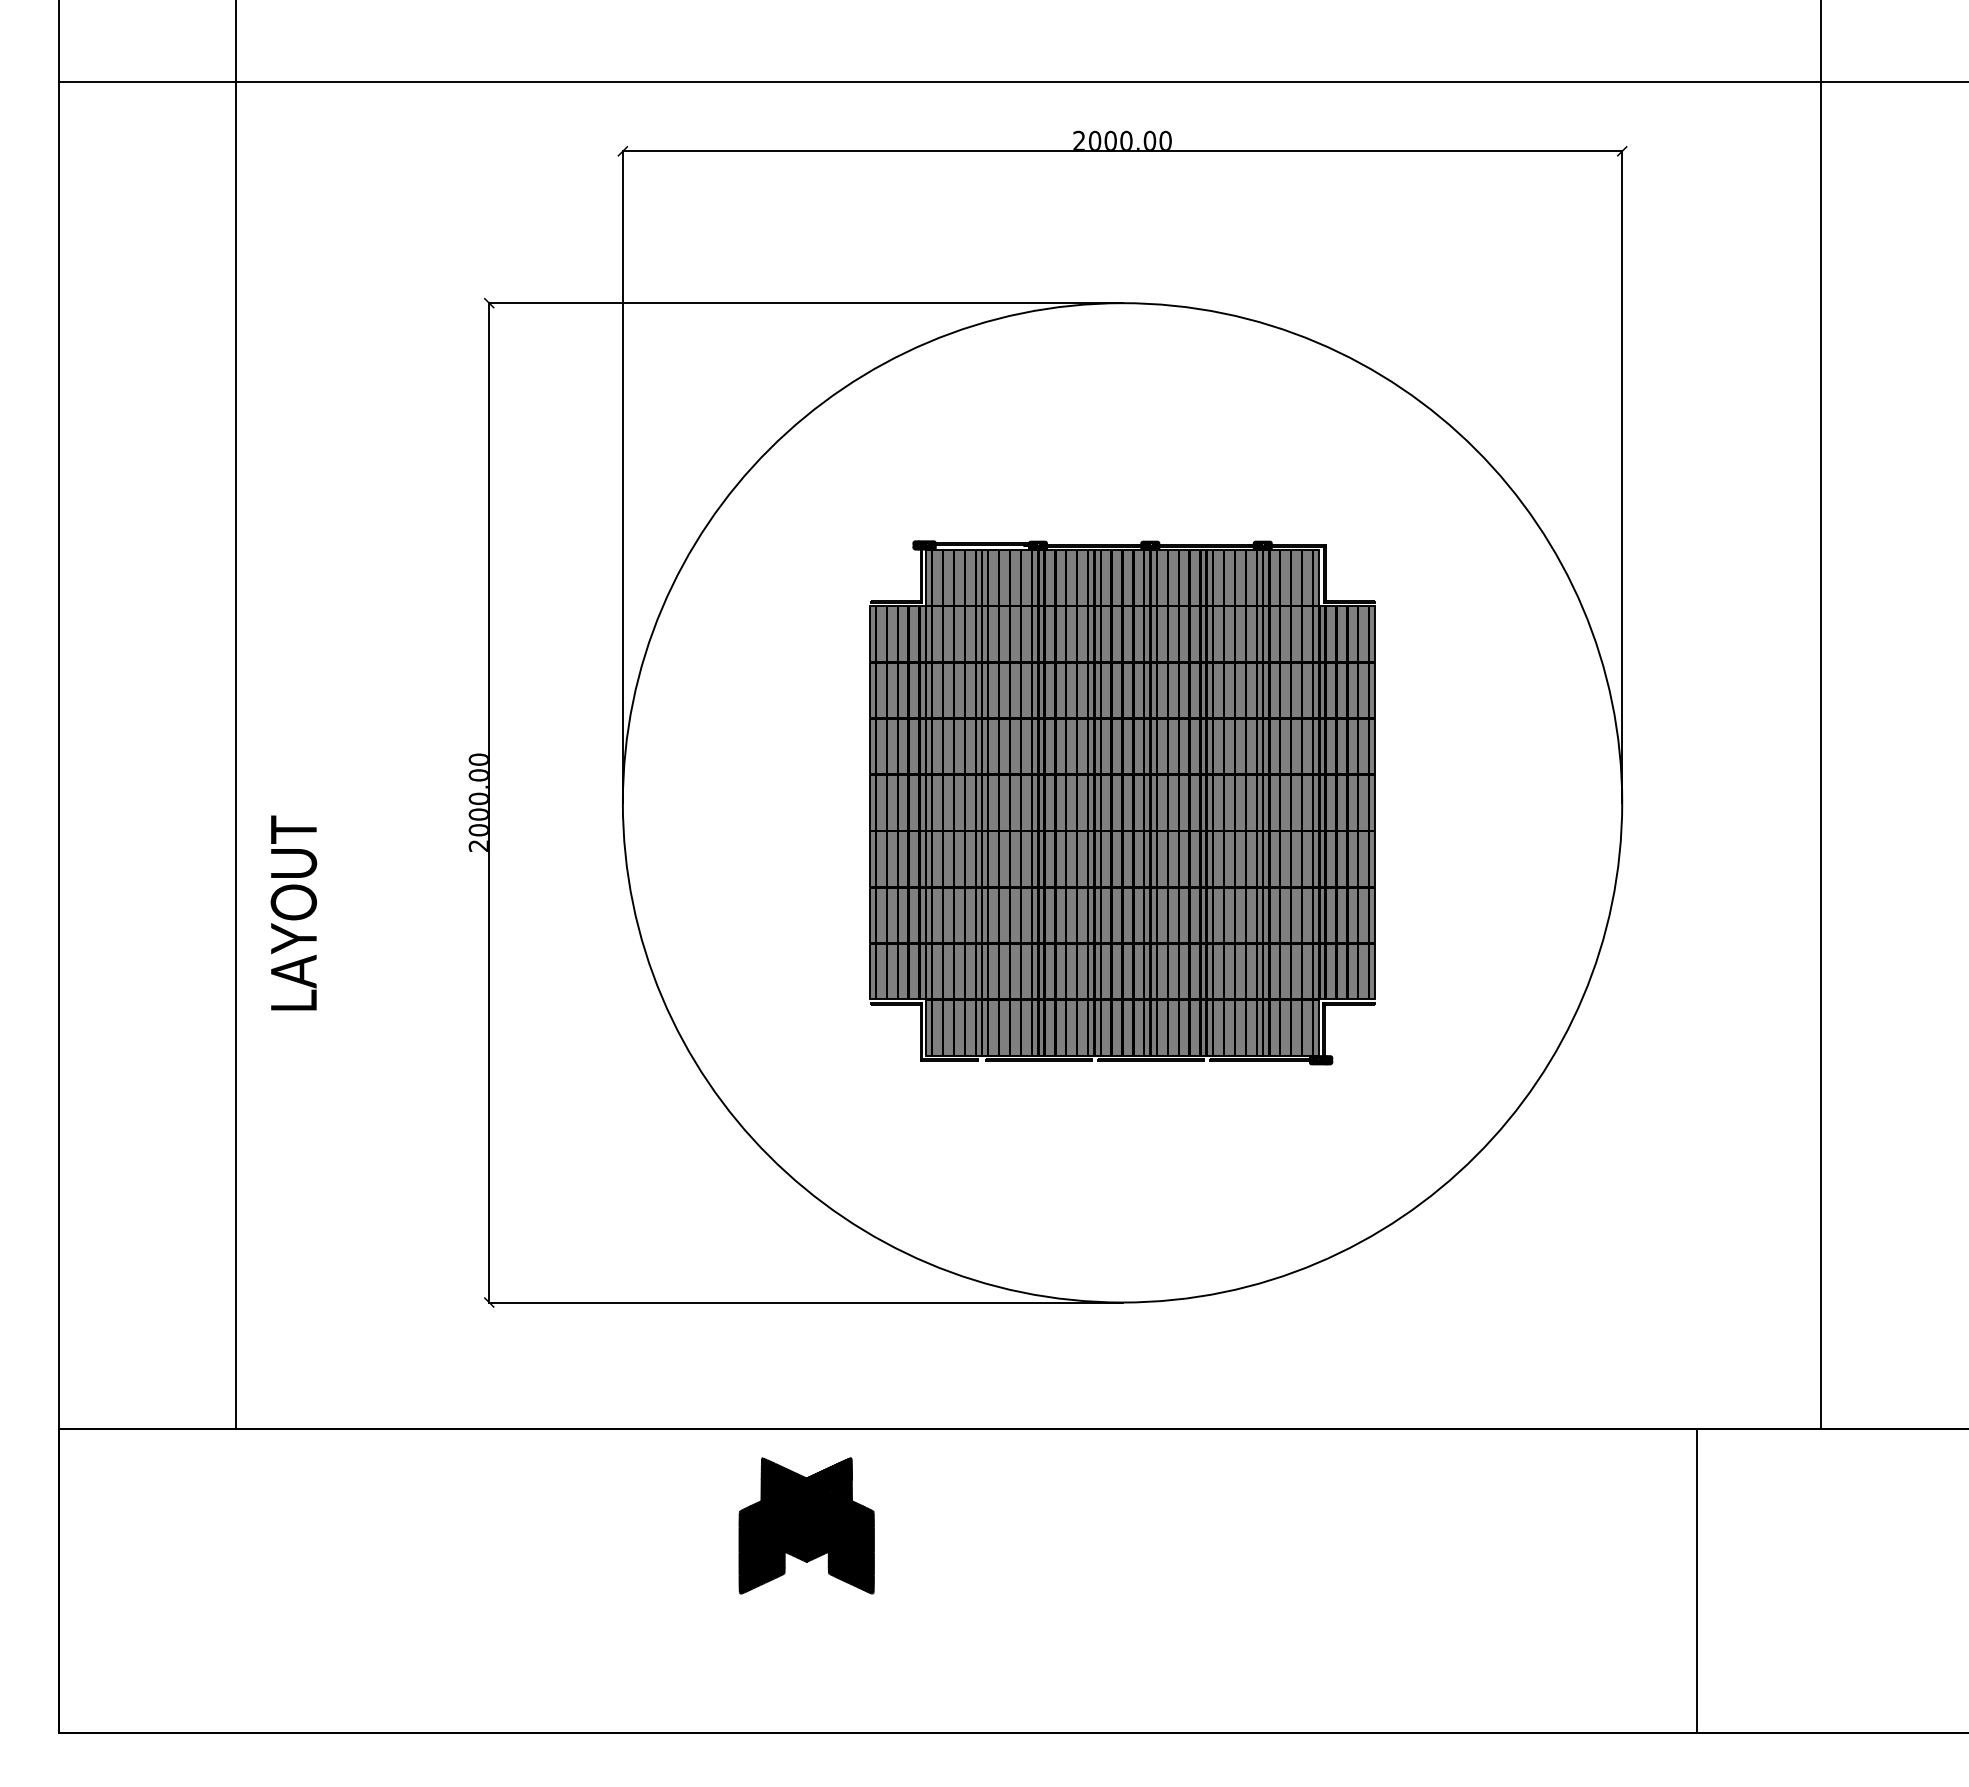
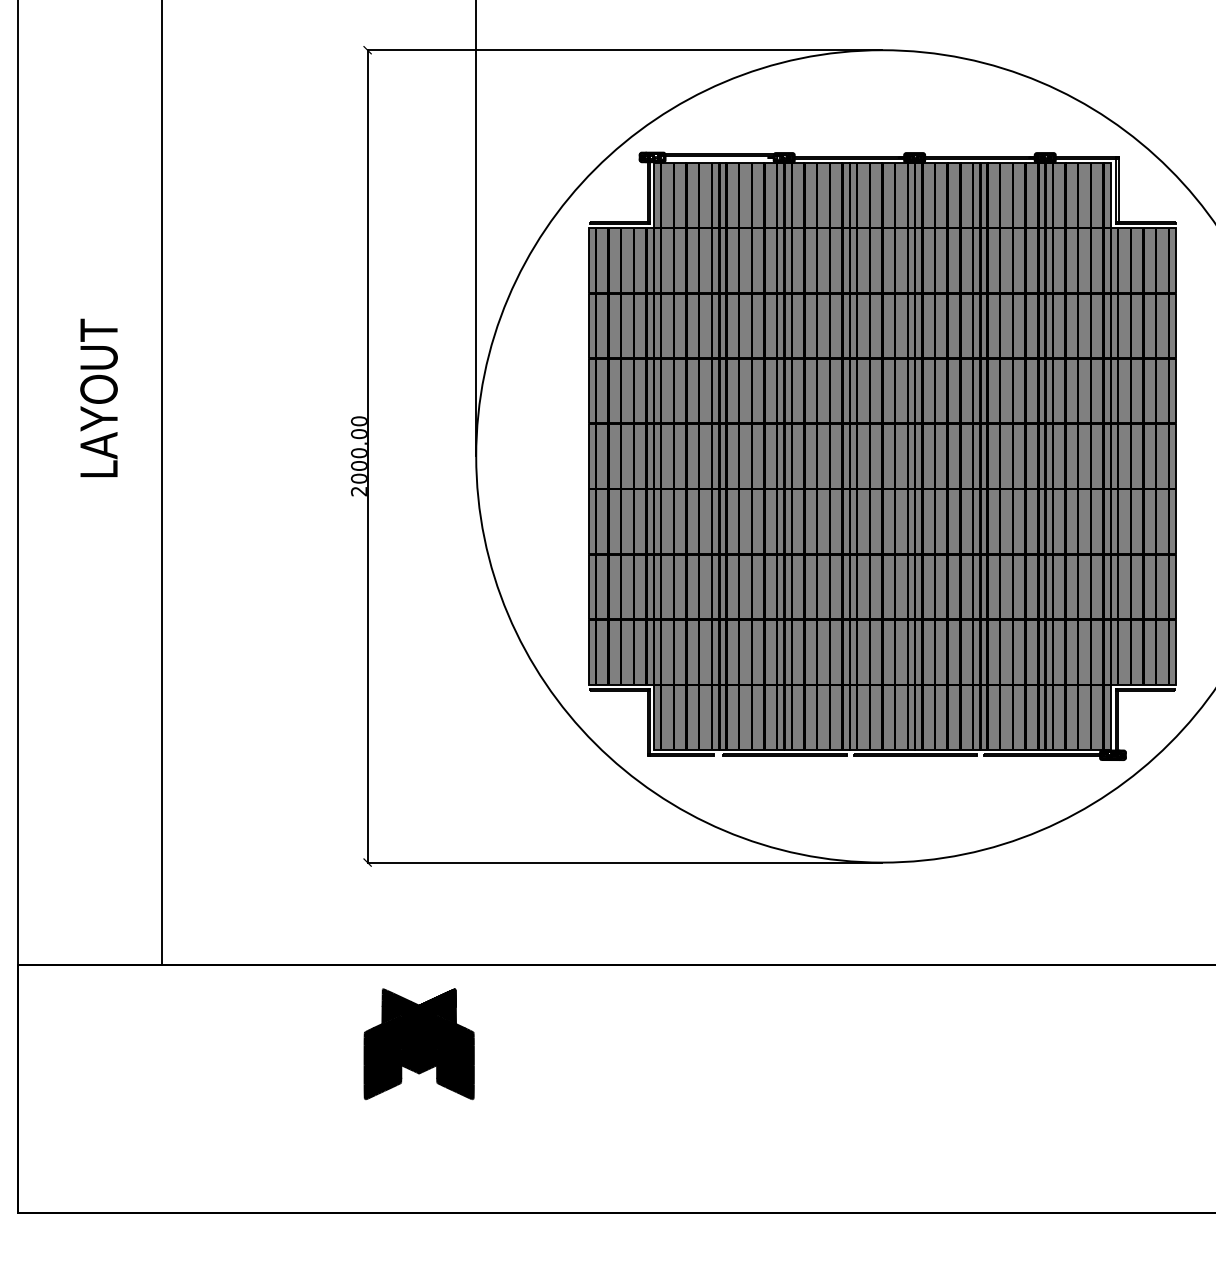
part: (1122, 802) -> (882, 456), size x1.43
text: (293, 912) -> (98, 397), moved
part: (806, 1525) -> (419, 1043), moved

